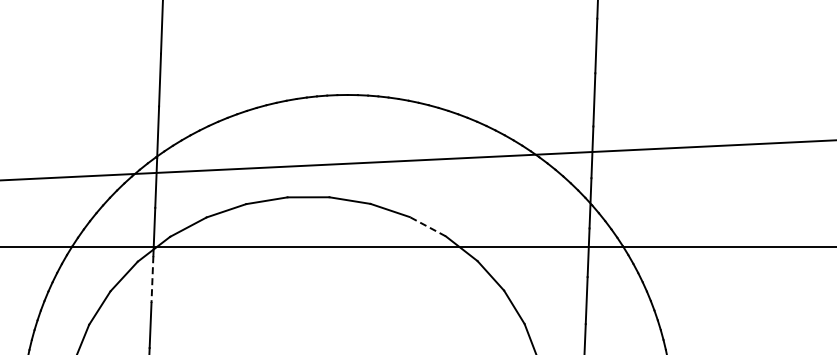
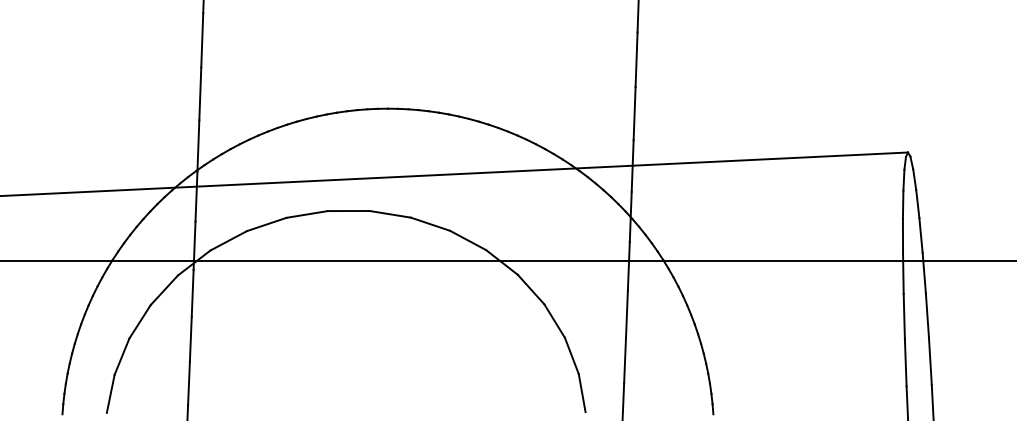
line: (427, 226) -> (467, 240), dashed -> solid
line: (152, 279) -> (192, 293), dashed -> solid

